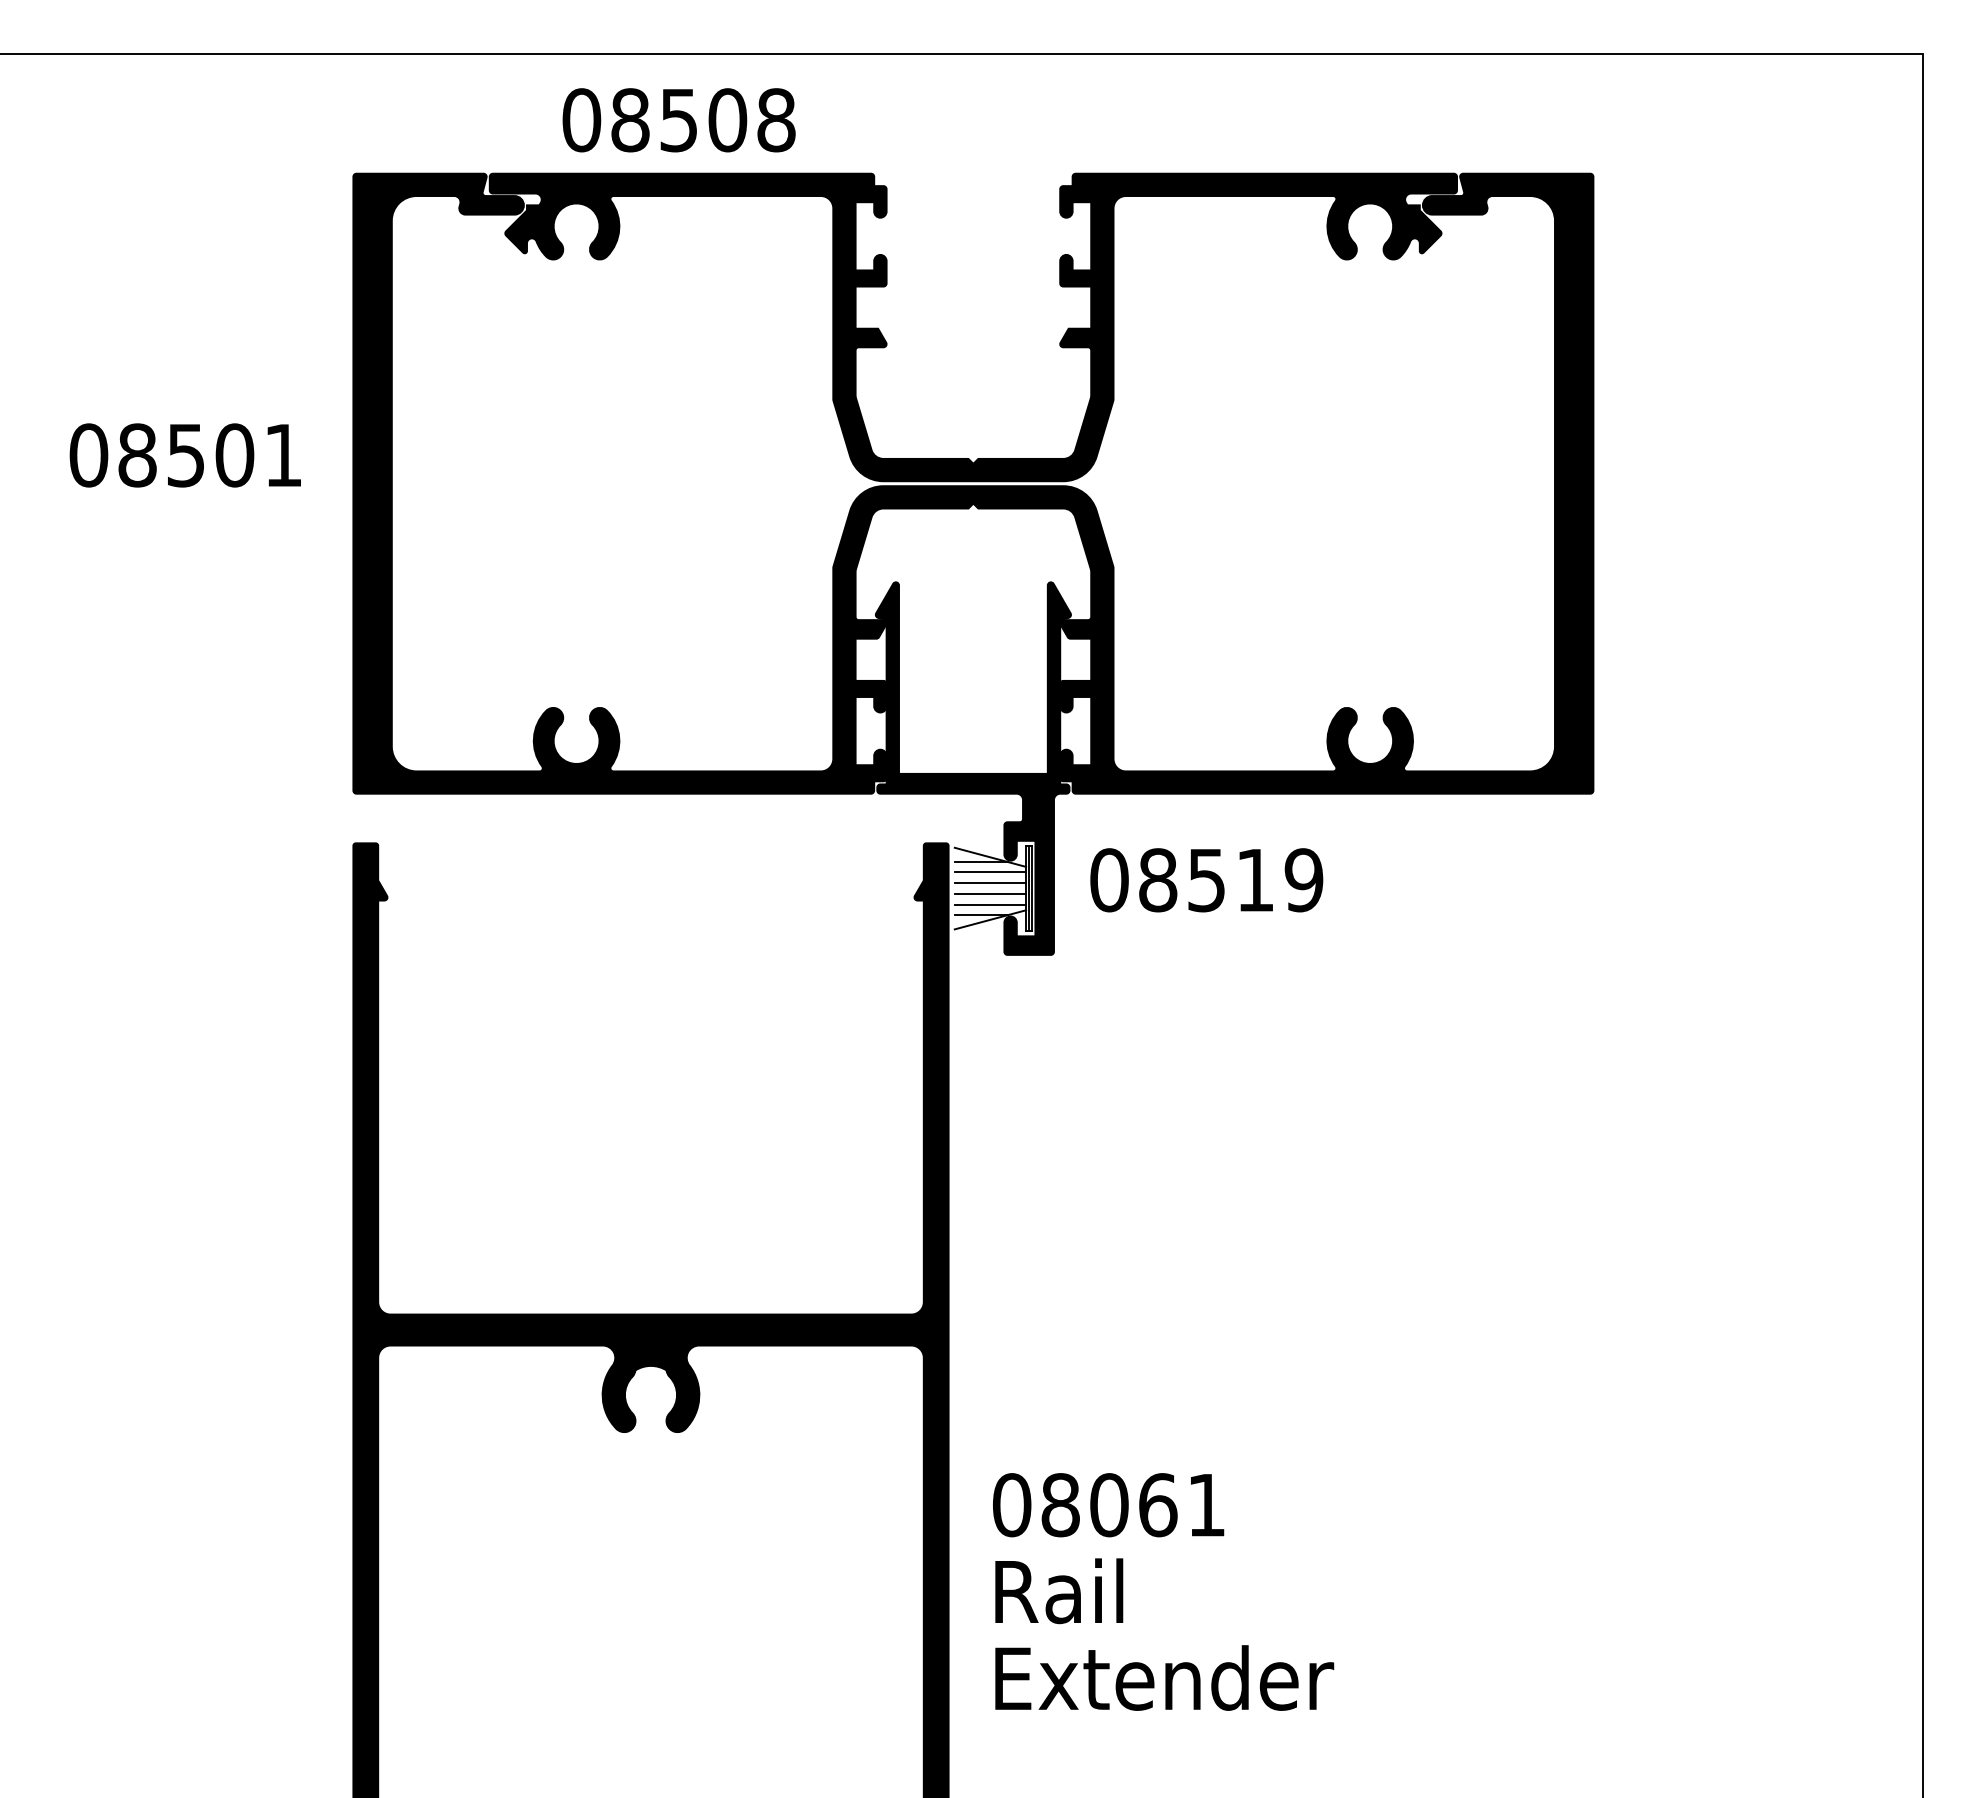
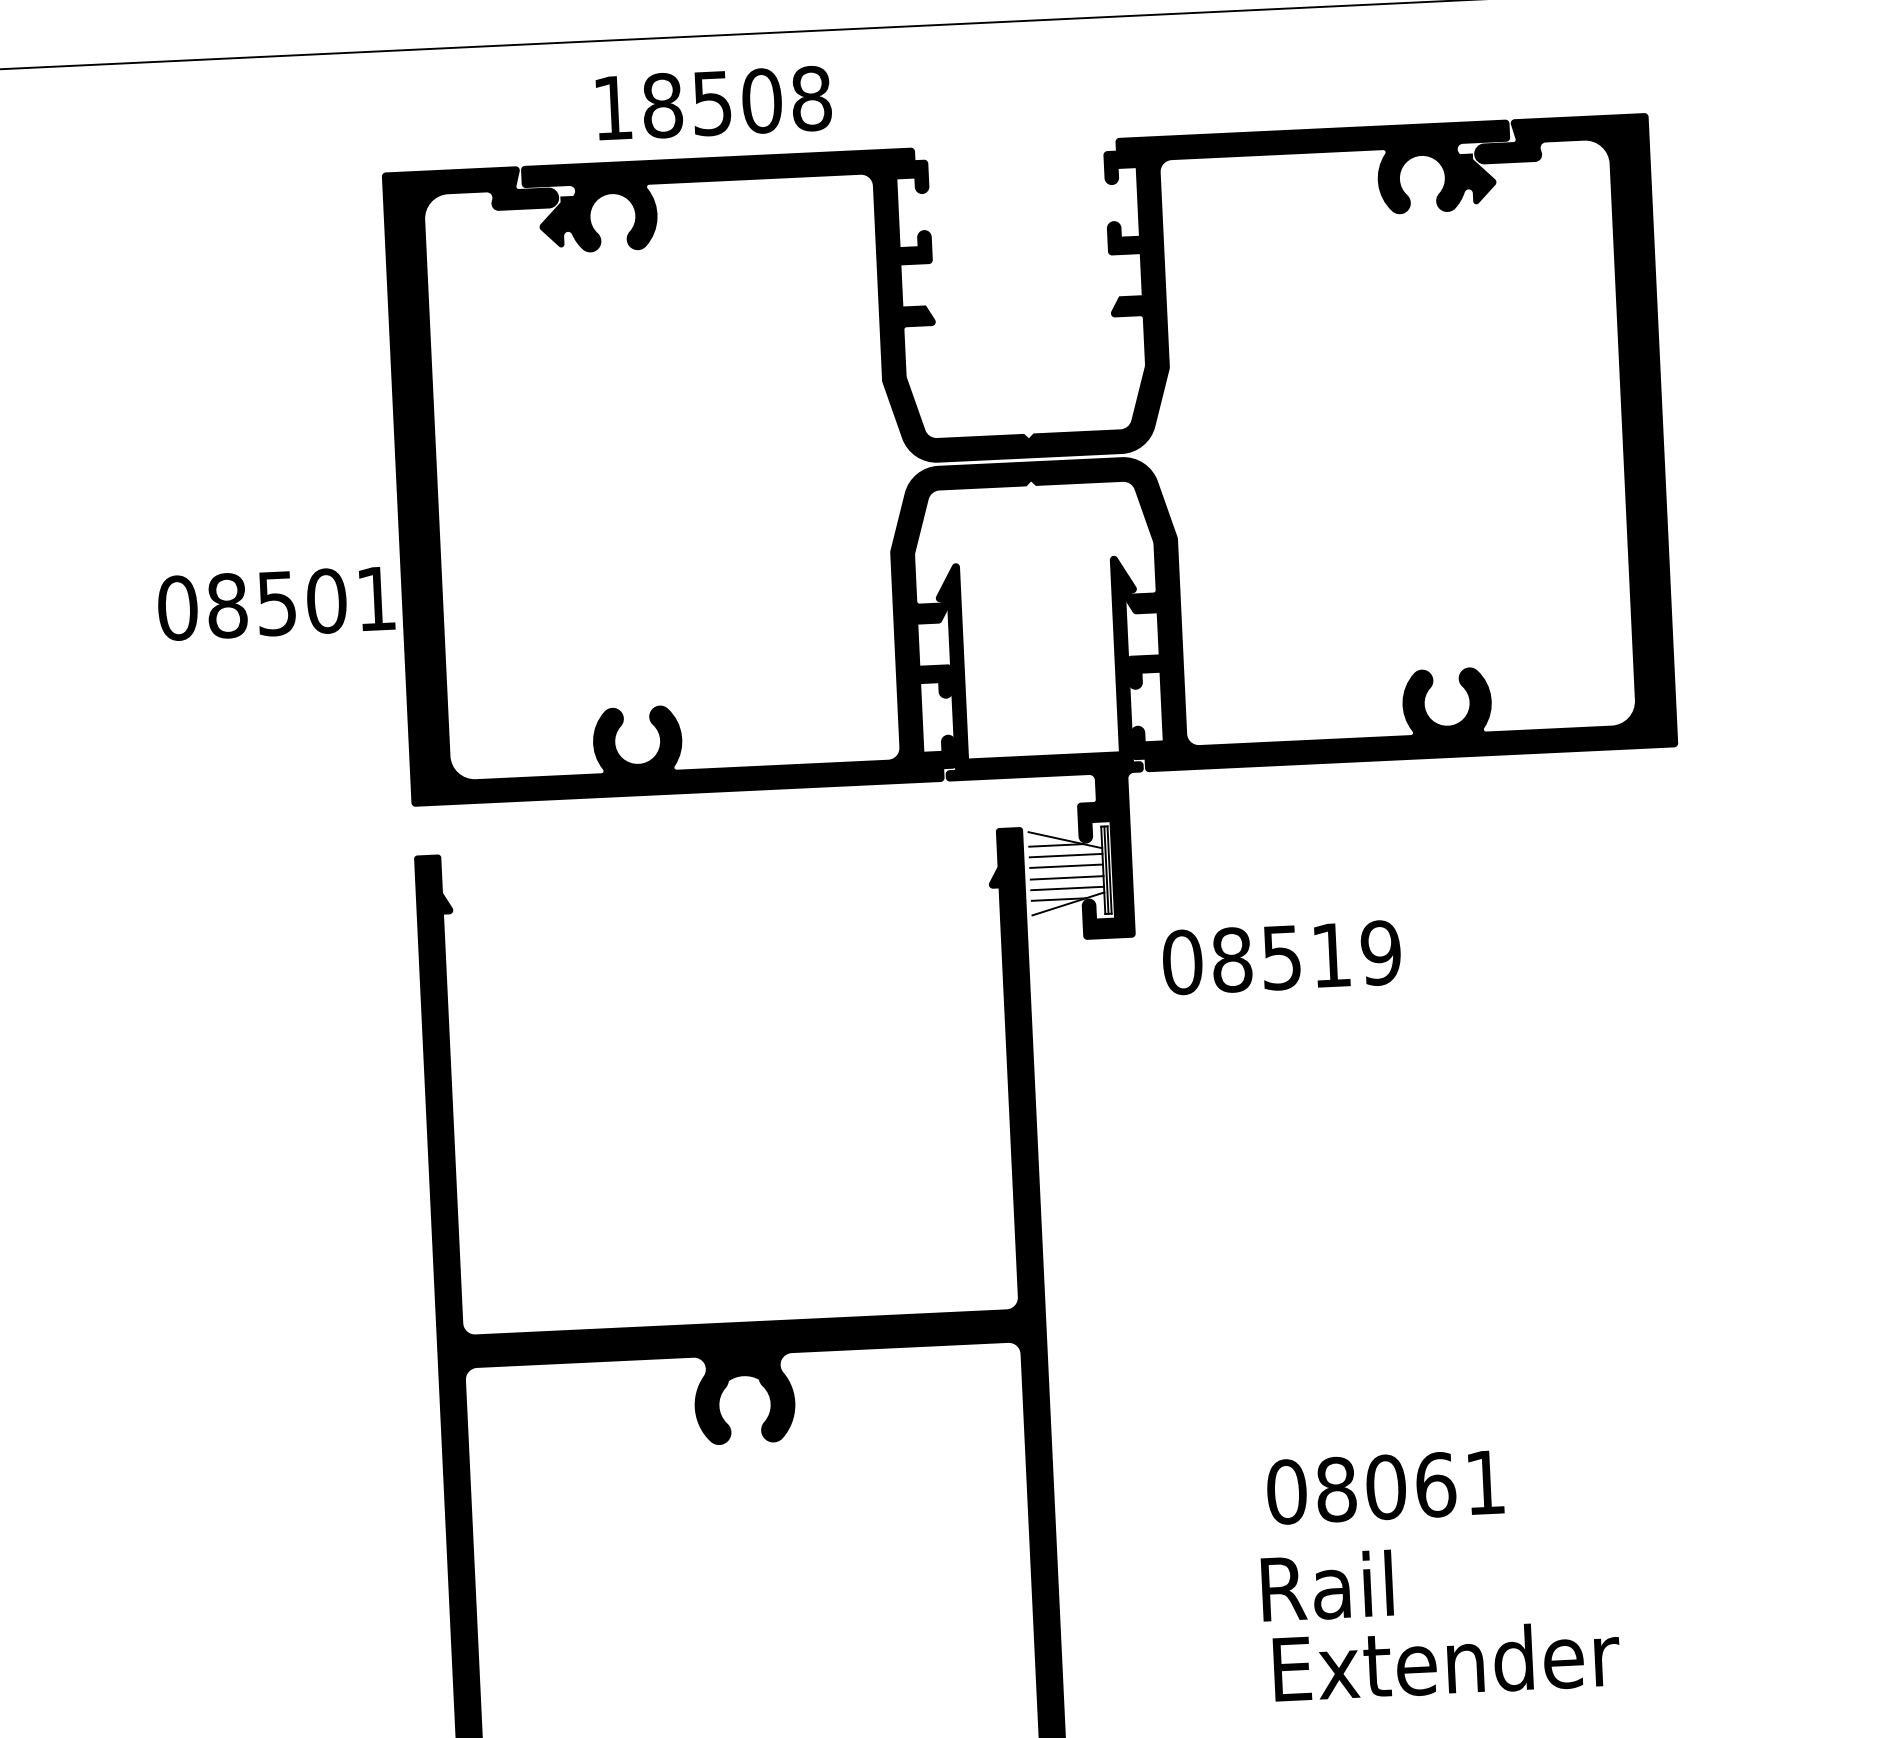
text: (581, 120) -> (612, 108), 08508 -> 18508
text: (184, 455) -> (275, 603), moved
text: (1206, 880) -> (1281, 957), moved
text: (1108, 1505) -> (1385, 1487), moved
text: (1059, 1591) -> (1327, 1586), moved
text: (1164, 1677) -> (1446, 1660), moved

